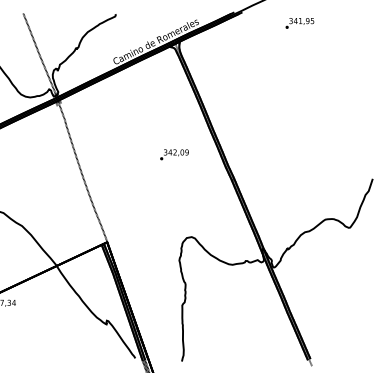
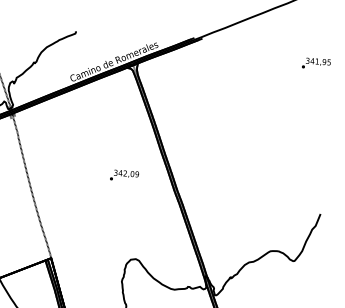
text: (299, 23) -> (316, 63), moved

